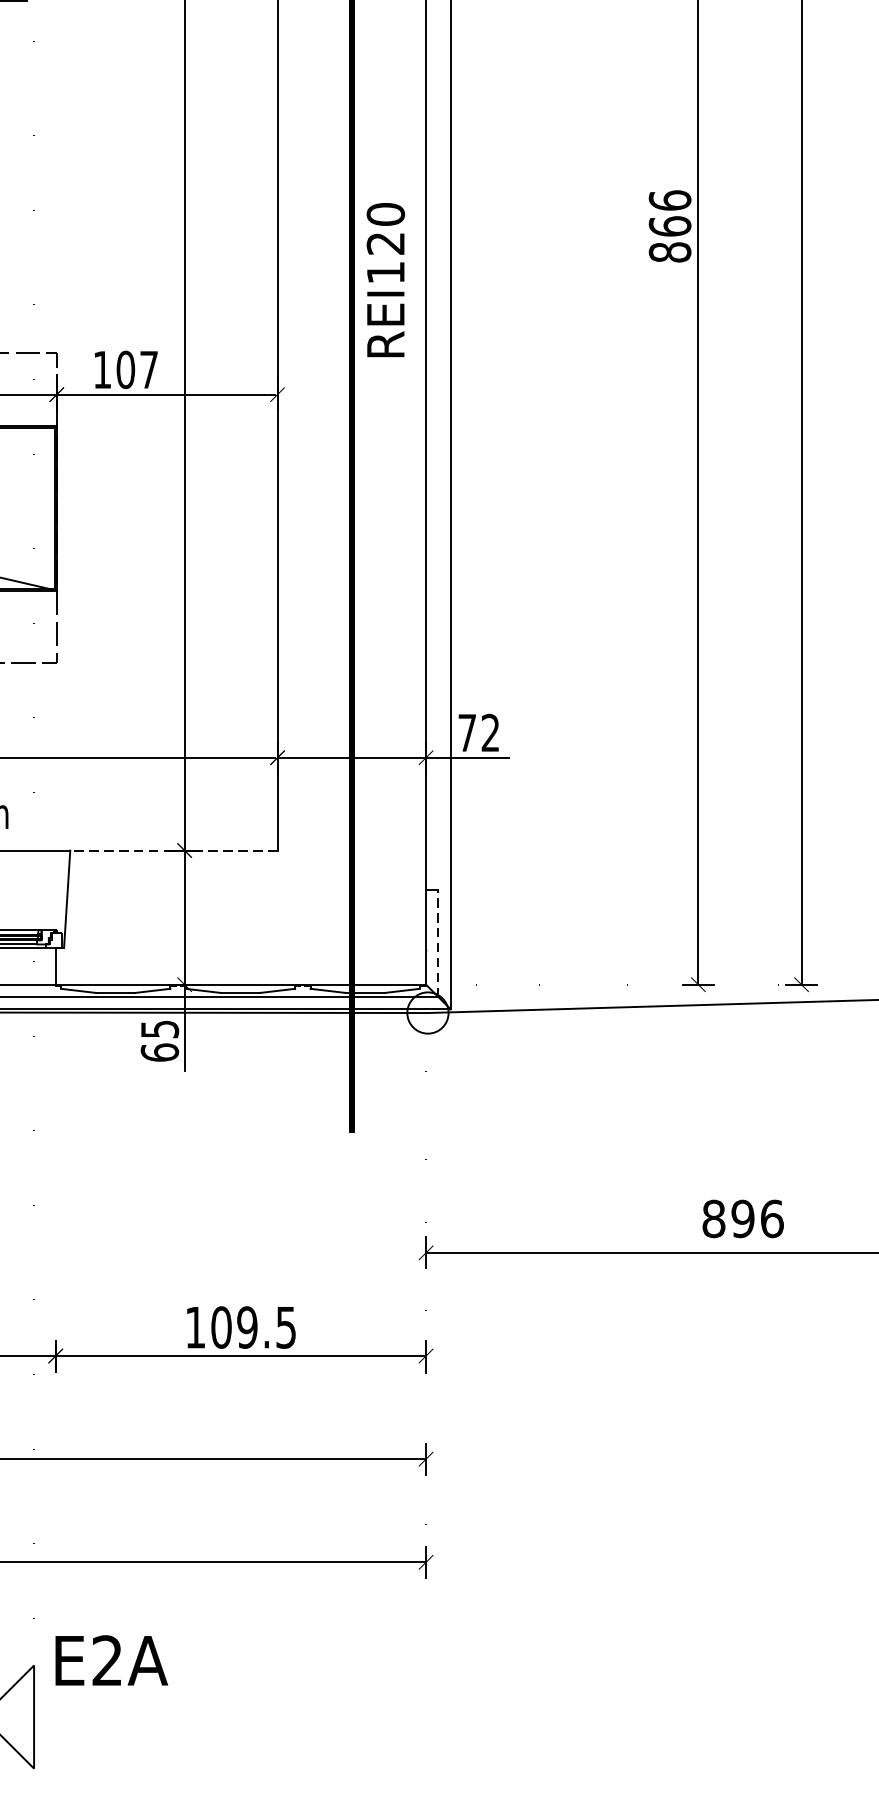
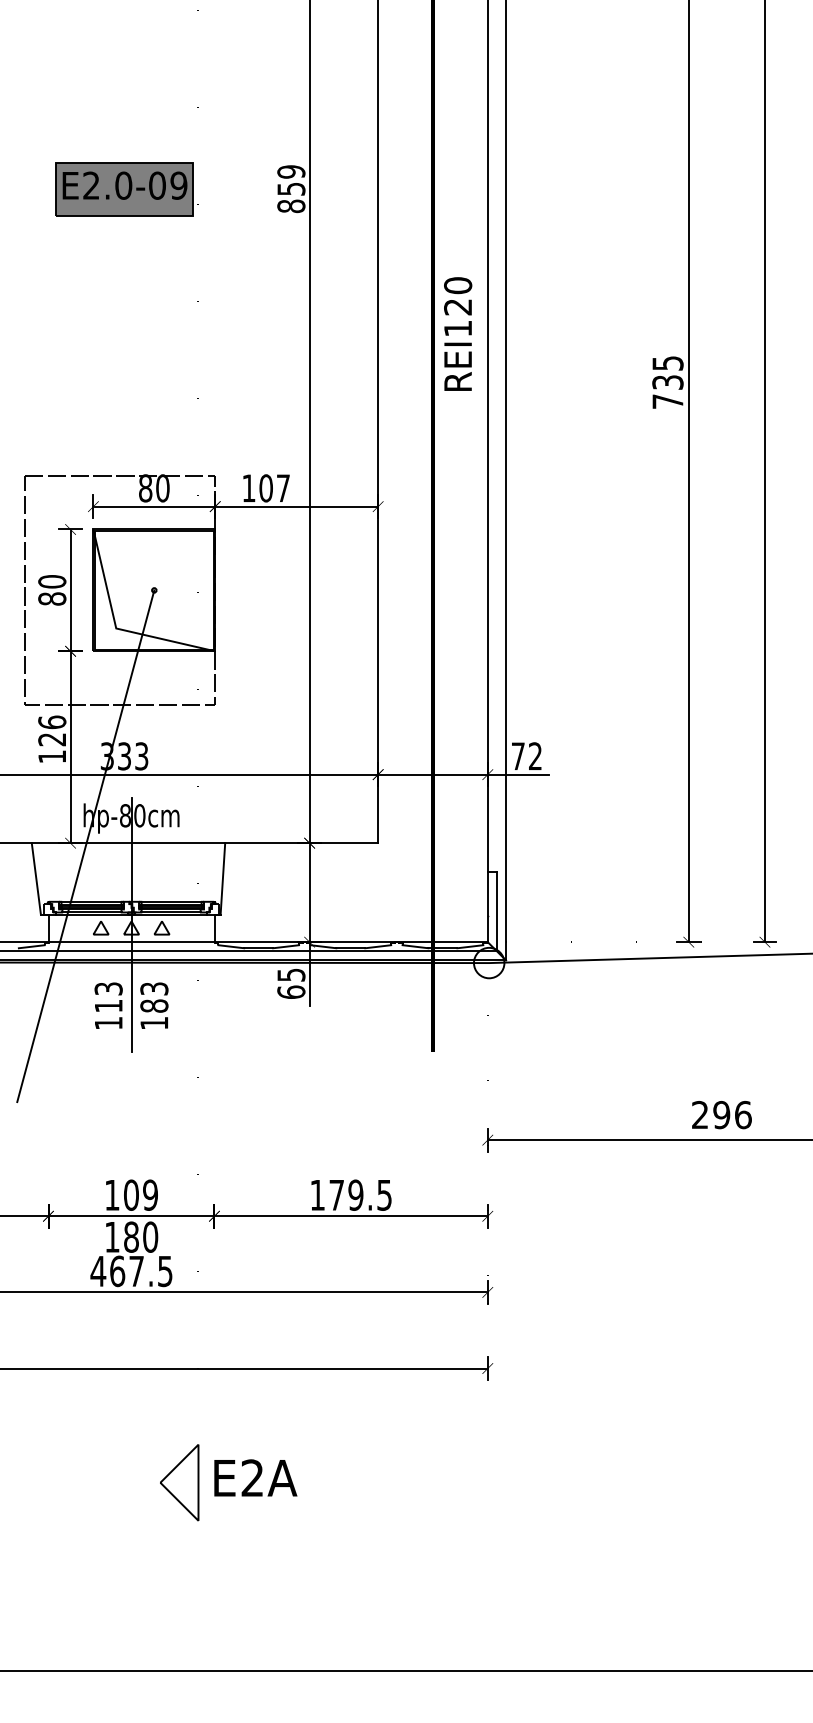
text: (669, 226) -> (667, 382), 866 -> 735
text: (386, 279) -> (458, 333), moved
line: (173, 851) -> (301, 843), dashed -> solid
line: (437, 943) -> (496, 911), dashed -> solid
text: (714, 1219) -> (700, 1115), 896 -> 296
text: (221, 1326) -> (336, 1194), 109.5 -> 179.5
text: (111, 1659) -> (255, 1477), moved

